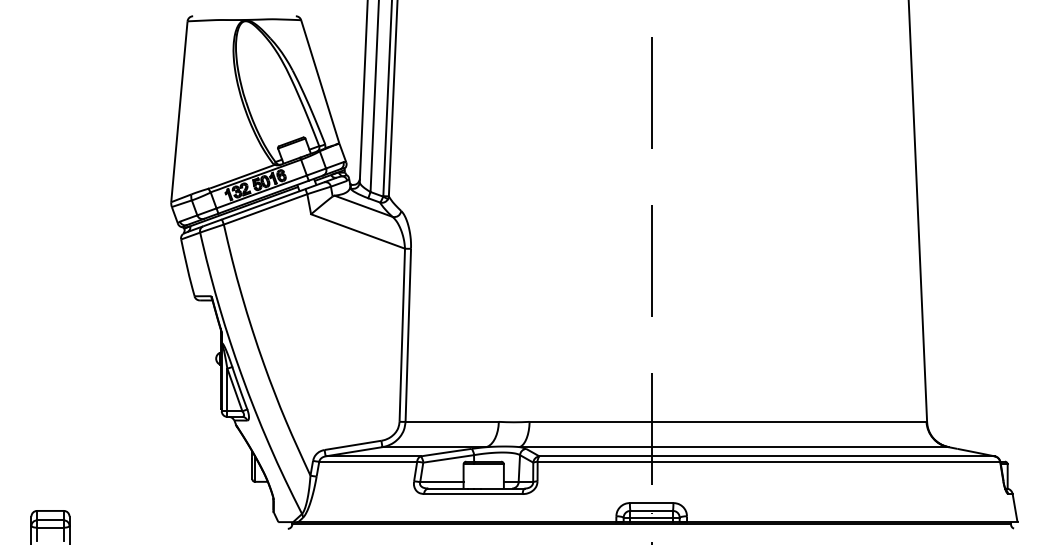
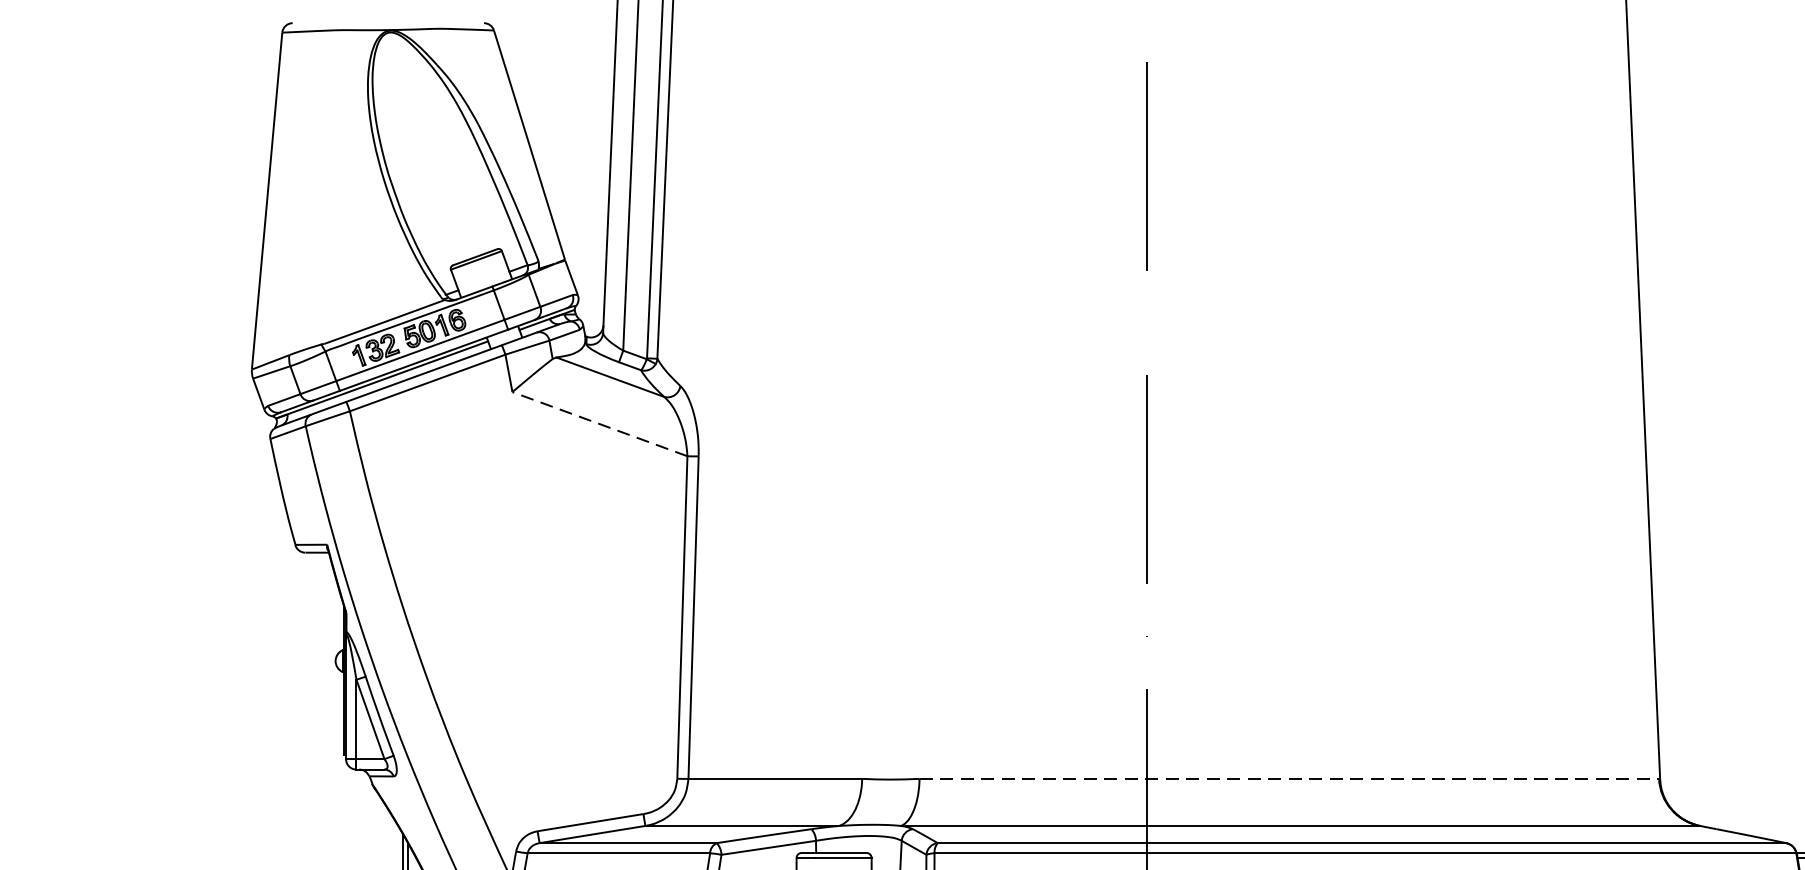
line: (357, 231) -> (598, 424), solid -> dashed
line: (728, 421) -> (1290, 778), solid -> dashed

